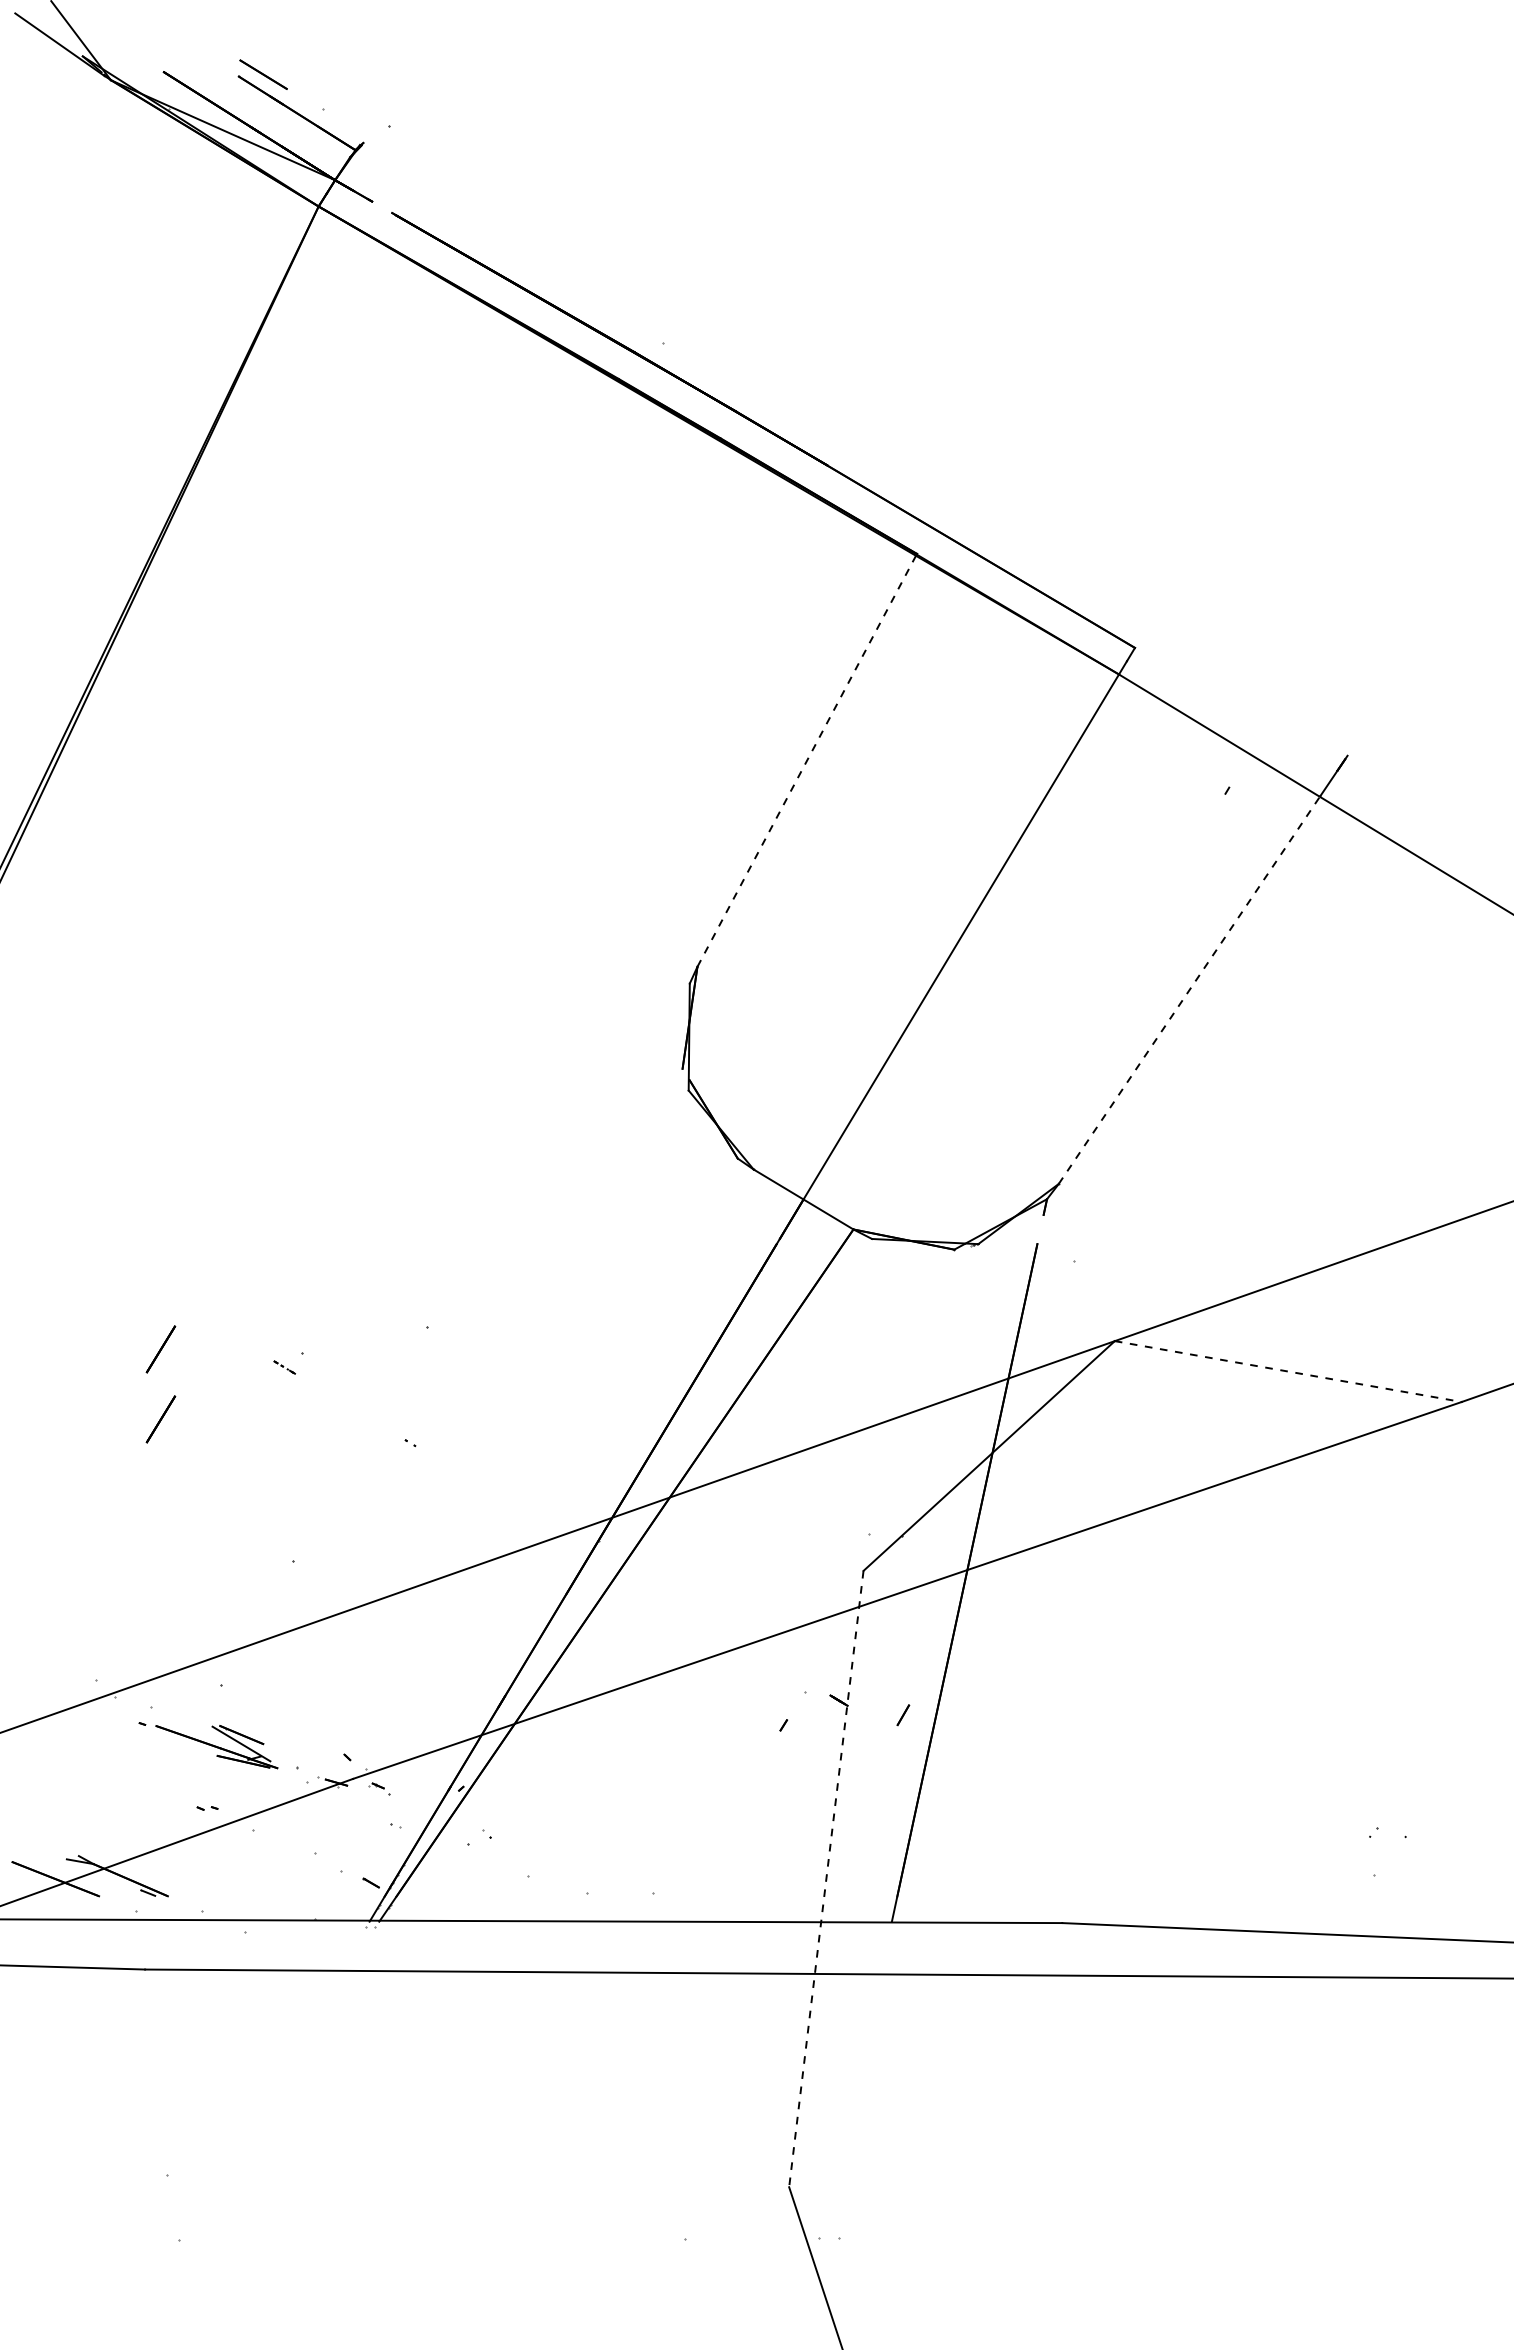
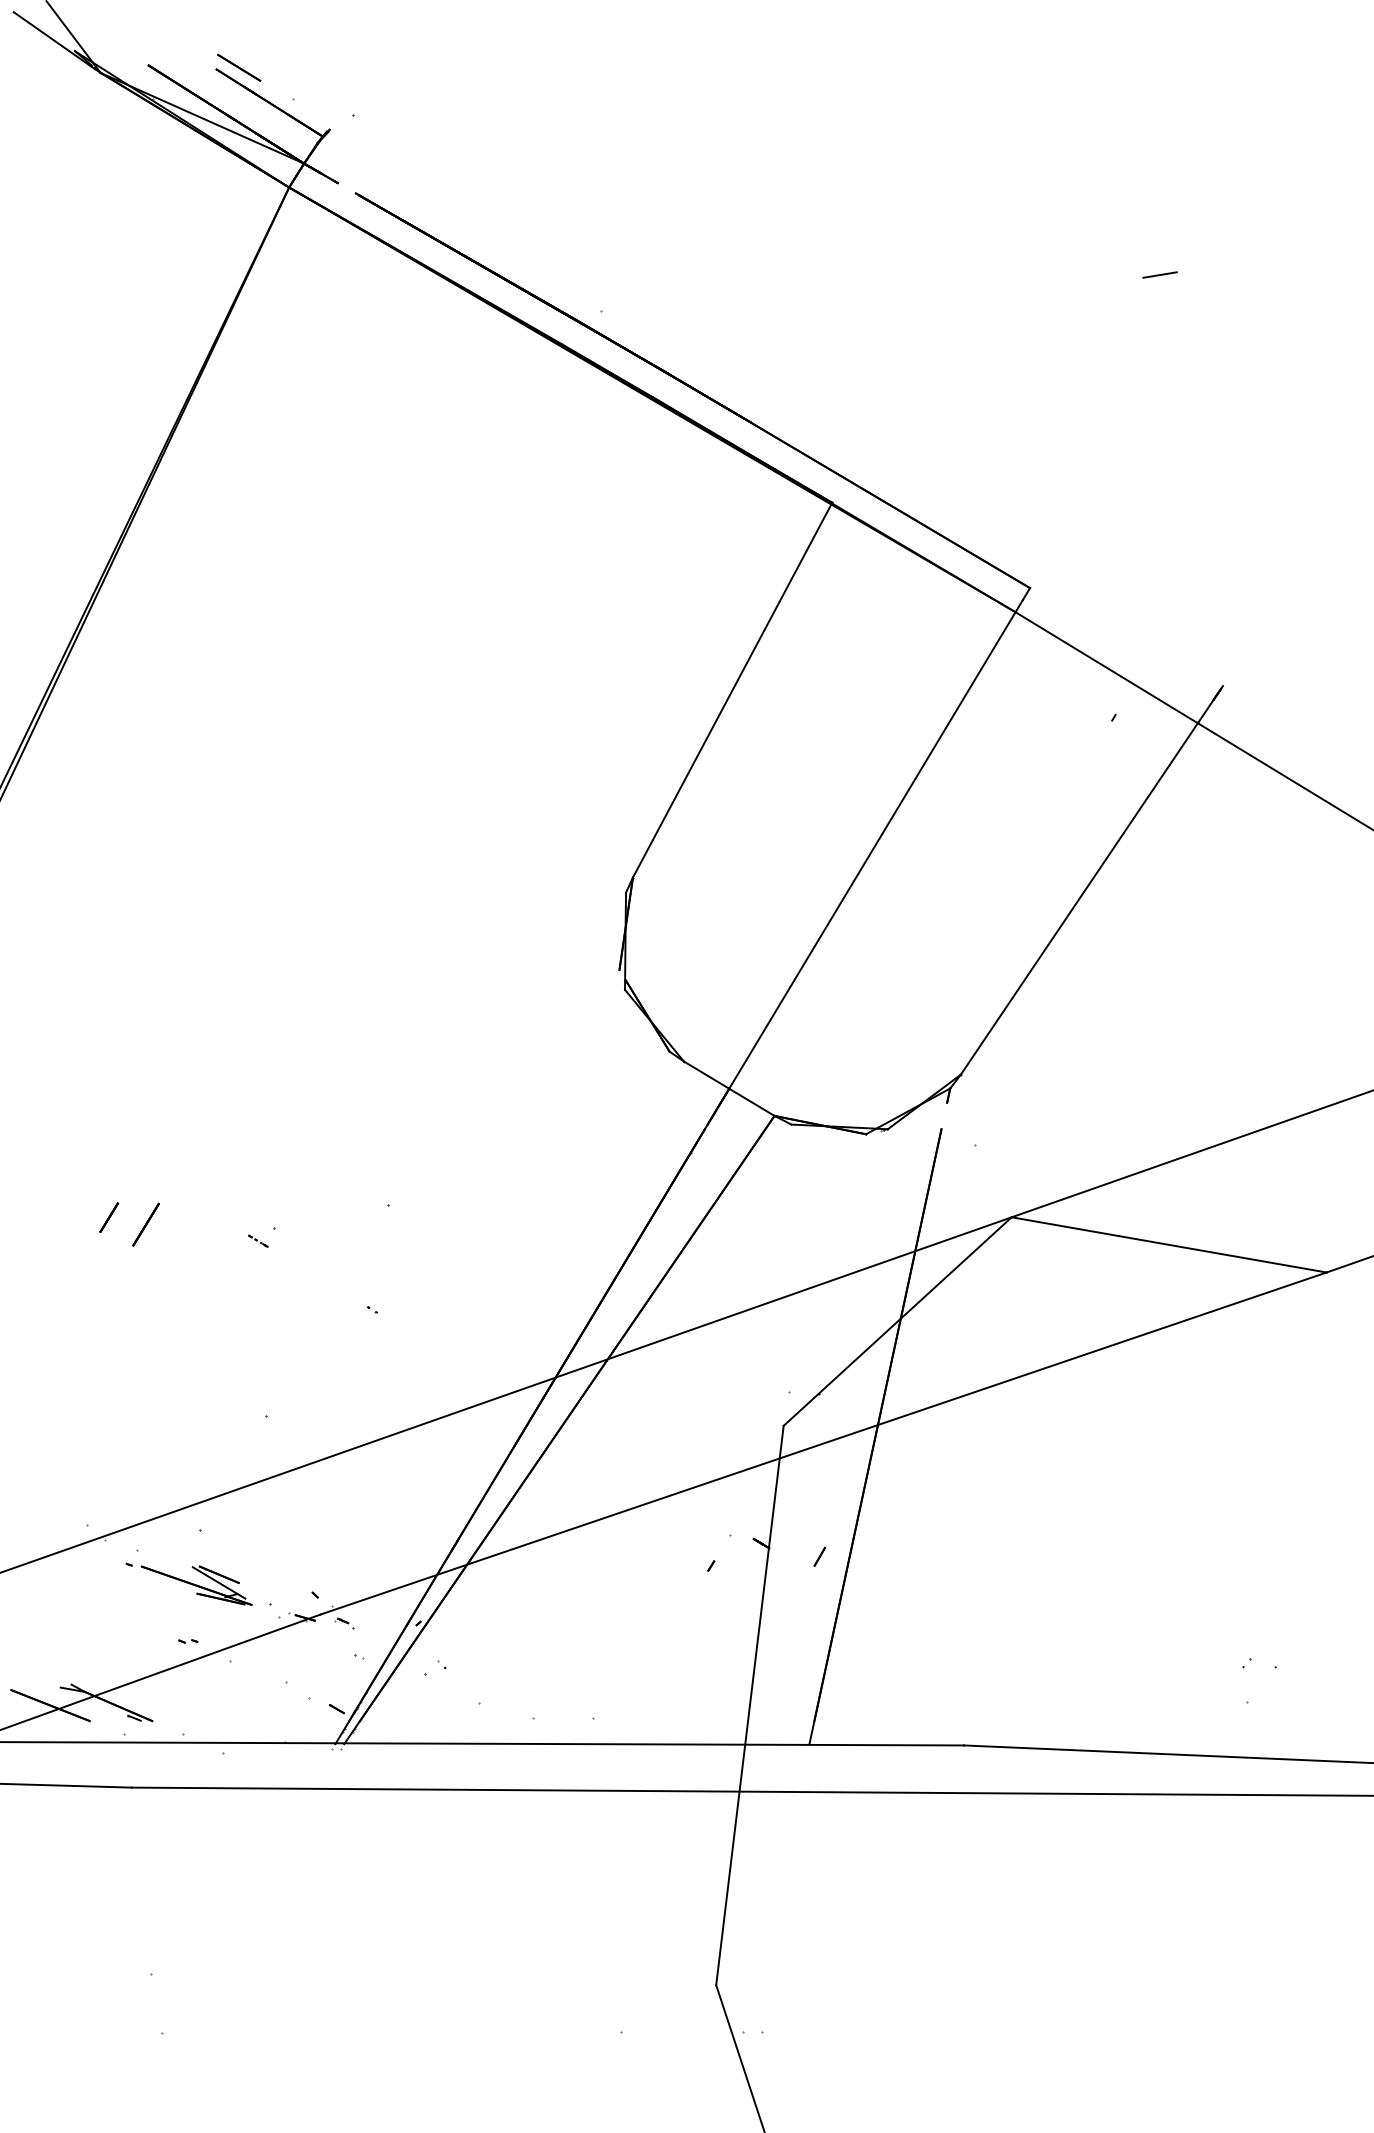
line: (1277, 302) -> (1159, 274), added
line: (807, 760) -> (732, 690), dashed -> solid
line: (1189, 990) -> (1079, 899), dashed -> solid
line: (120, 1341) -> (109, 1217), added
line: (1288, 1371) -> (1169, 1244), dashed -> solid
line: (160, 1419) -> (145, 1288), removed
line: (826, 1879) -> (750, 1705), dashed -> solid

